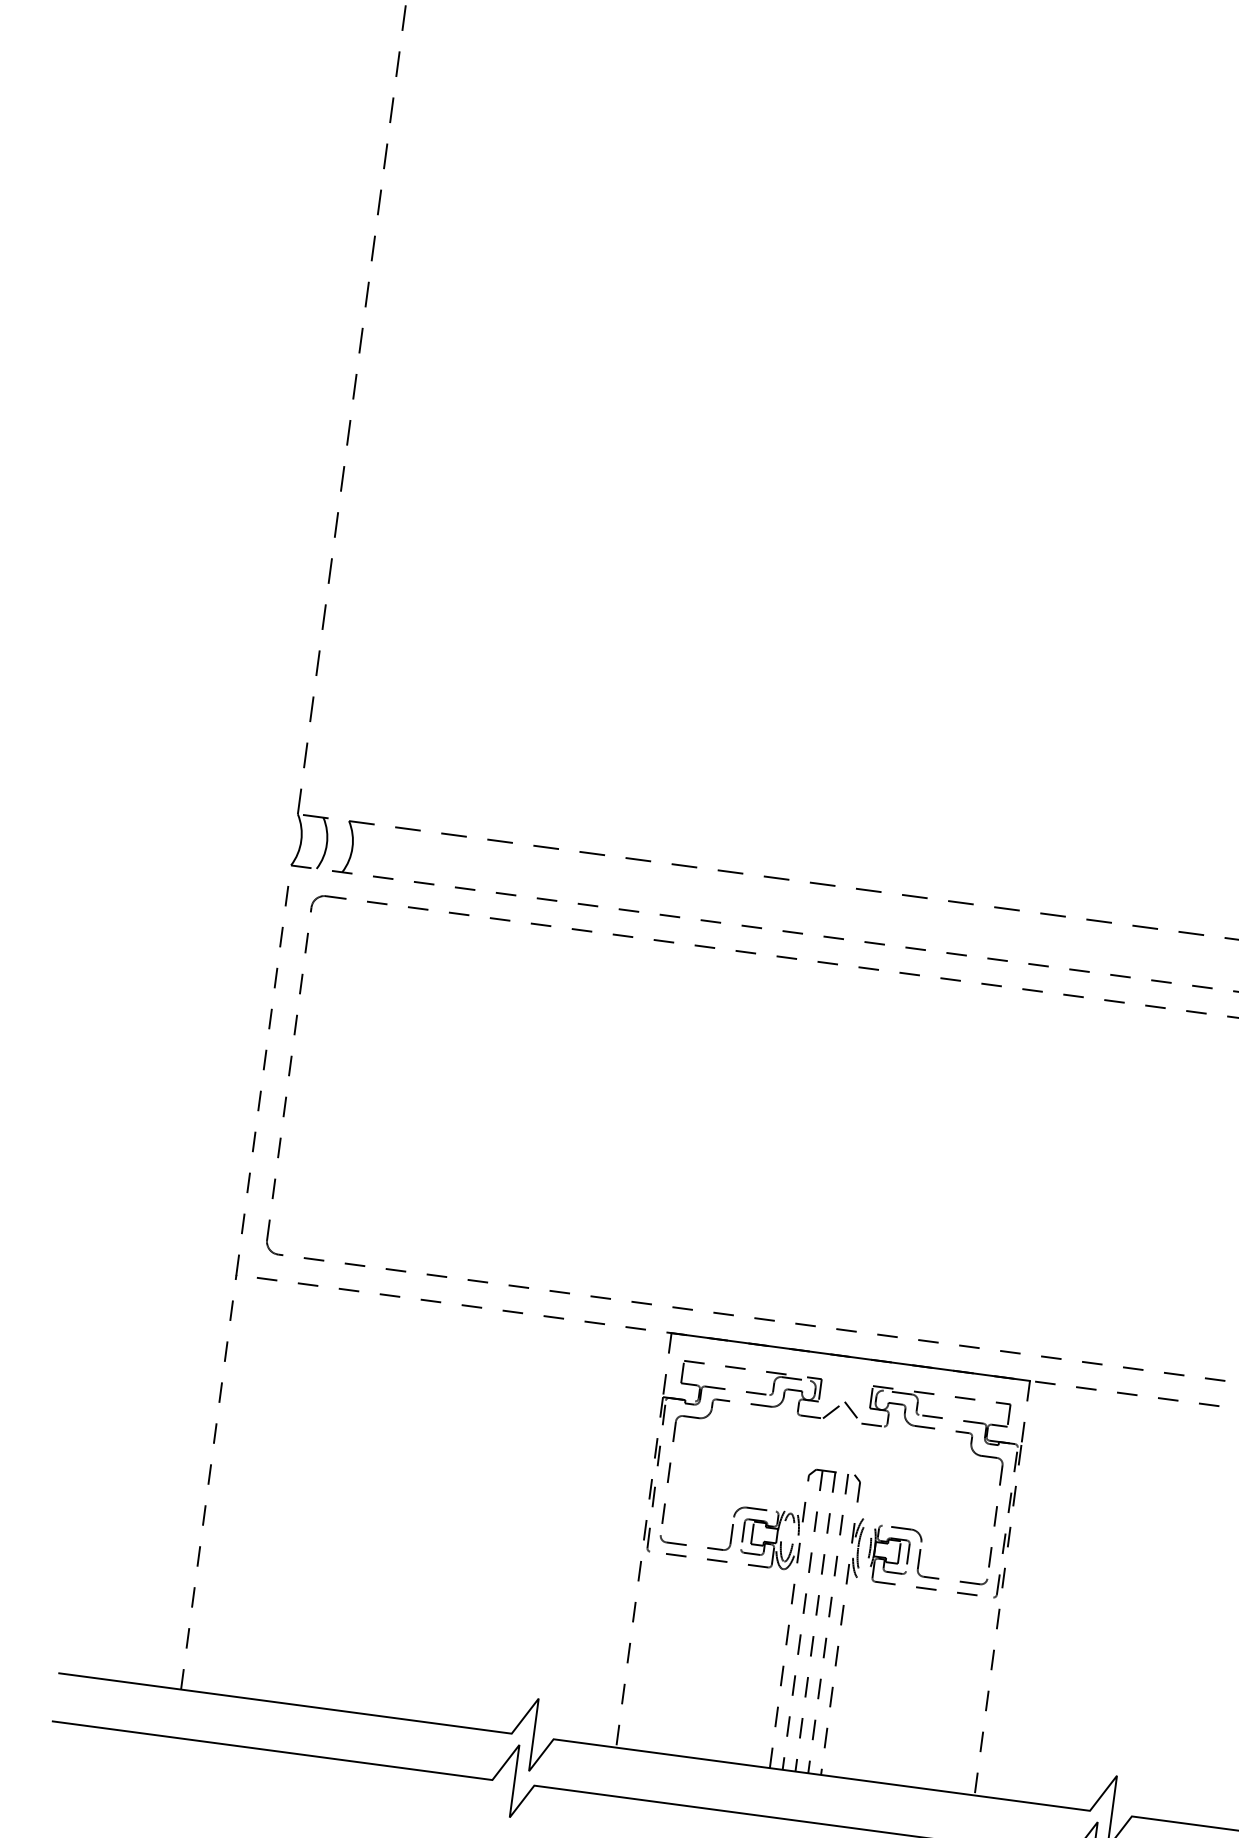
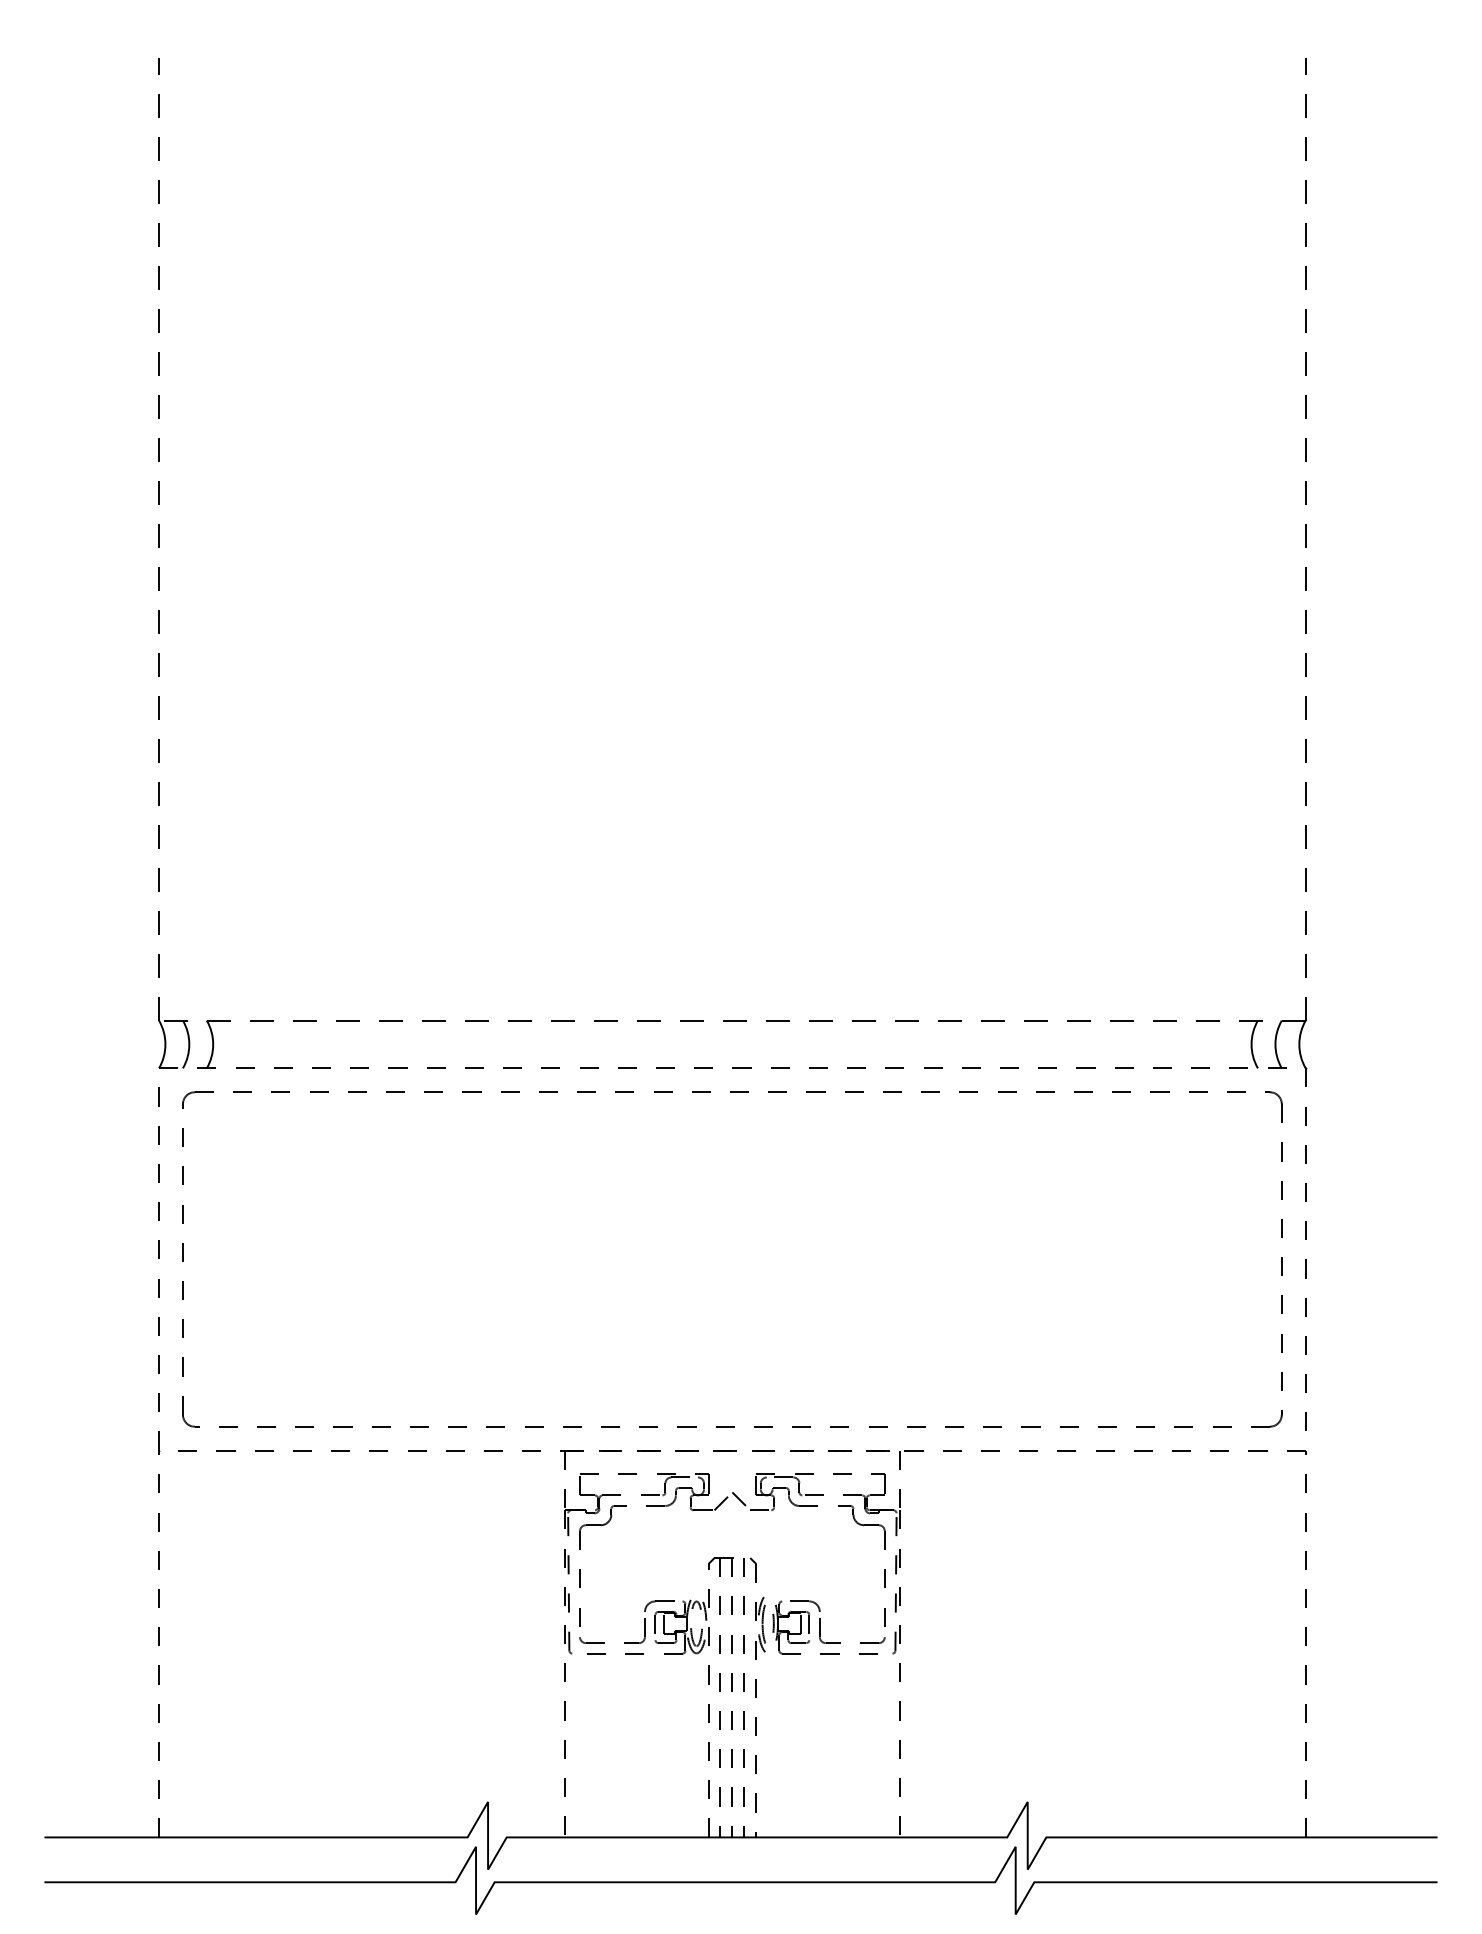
line: (850, 1356) -> (732, 1450), solid -> dashed

